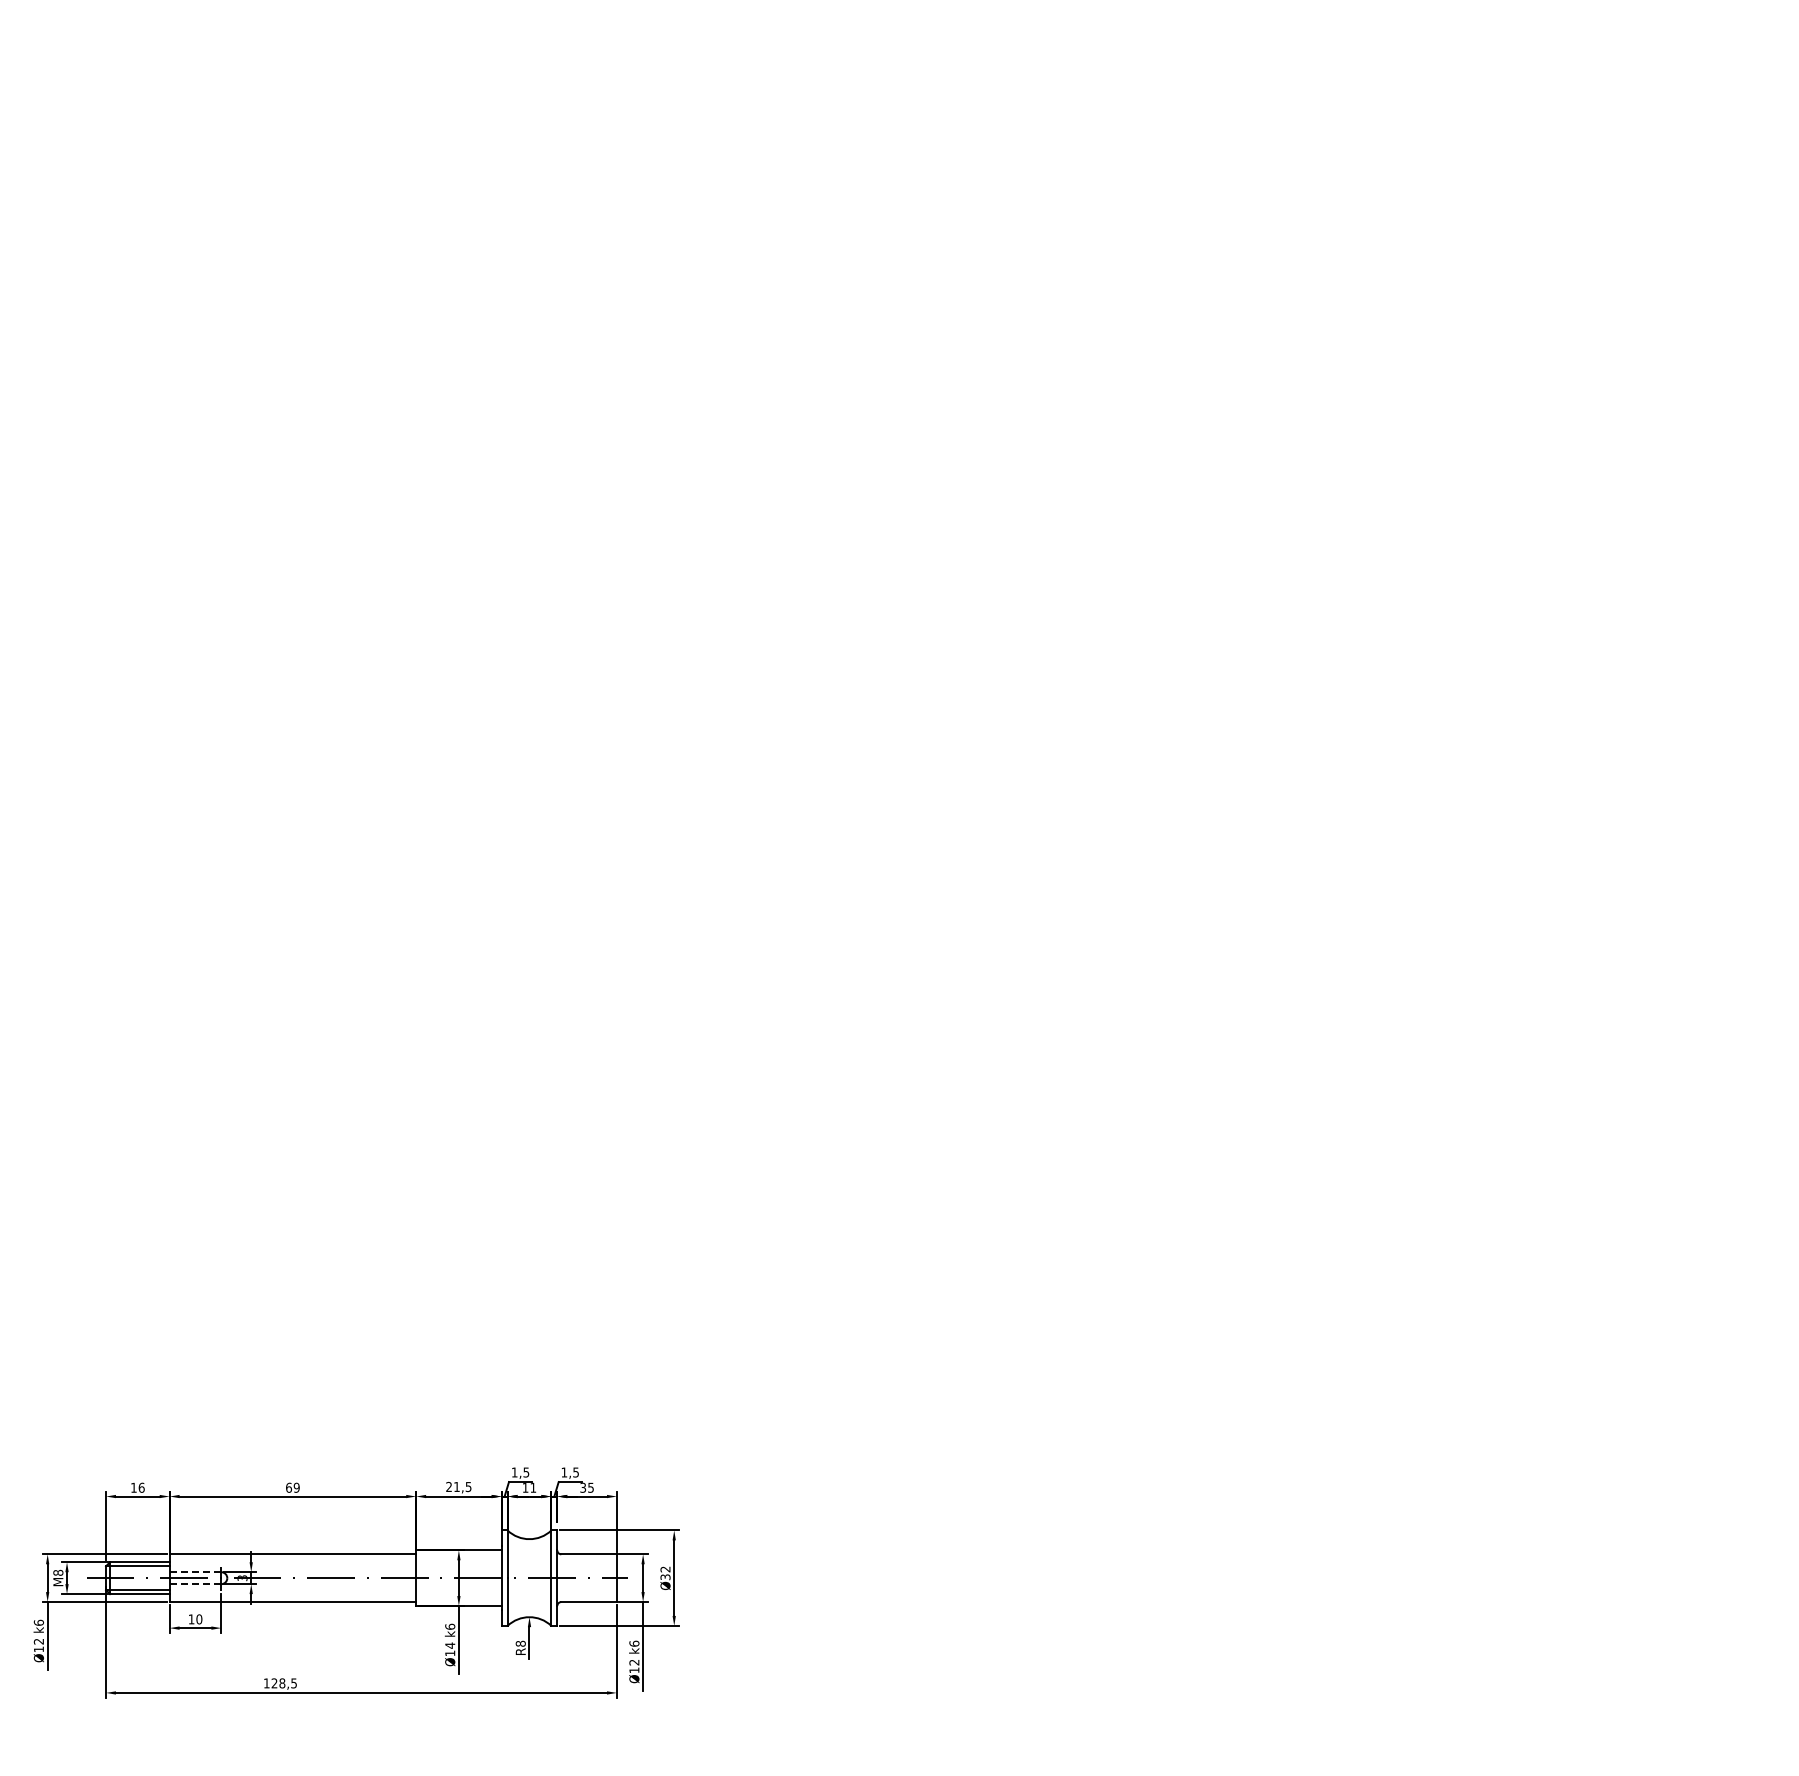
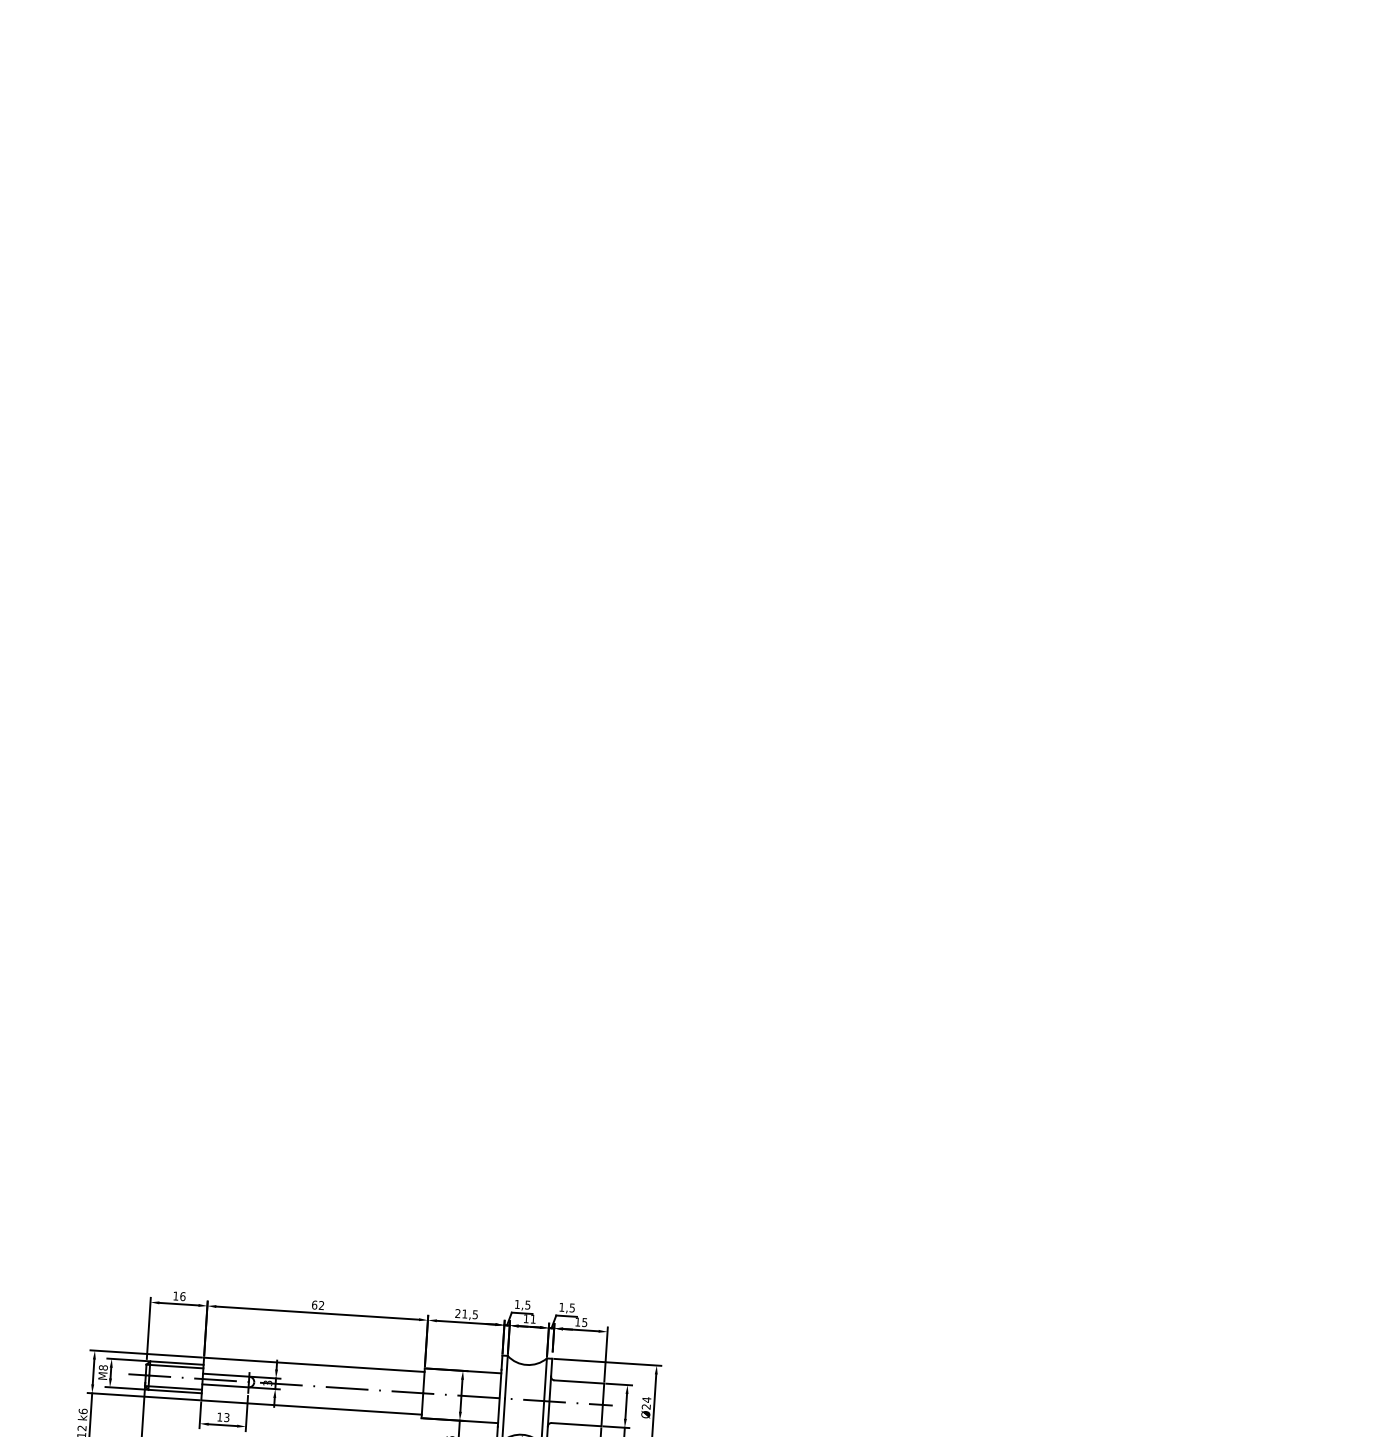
text: (296, 1487) -> (321, 1305), 69 -> 62
text: (583, 1487) -> (578, 1321), 35 -> 15
line: (195, 1572) -> (226, 1375), dashed -> solid
text: (665, 1573) -> (646, 1403), Ø32 -> Ø24
line: (195, 1584) -> (225, 1386), dashed -> solid
text: (199, 1619) -> (227, 1417), 10 -> 13

